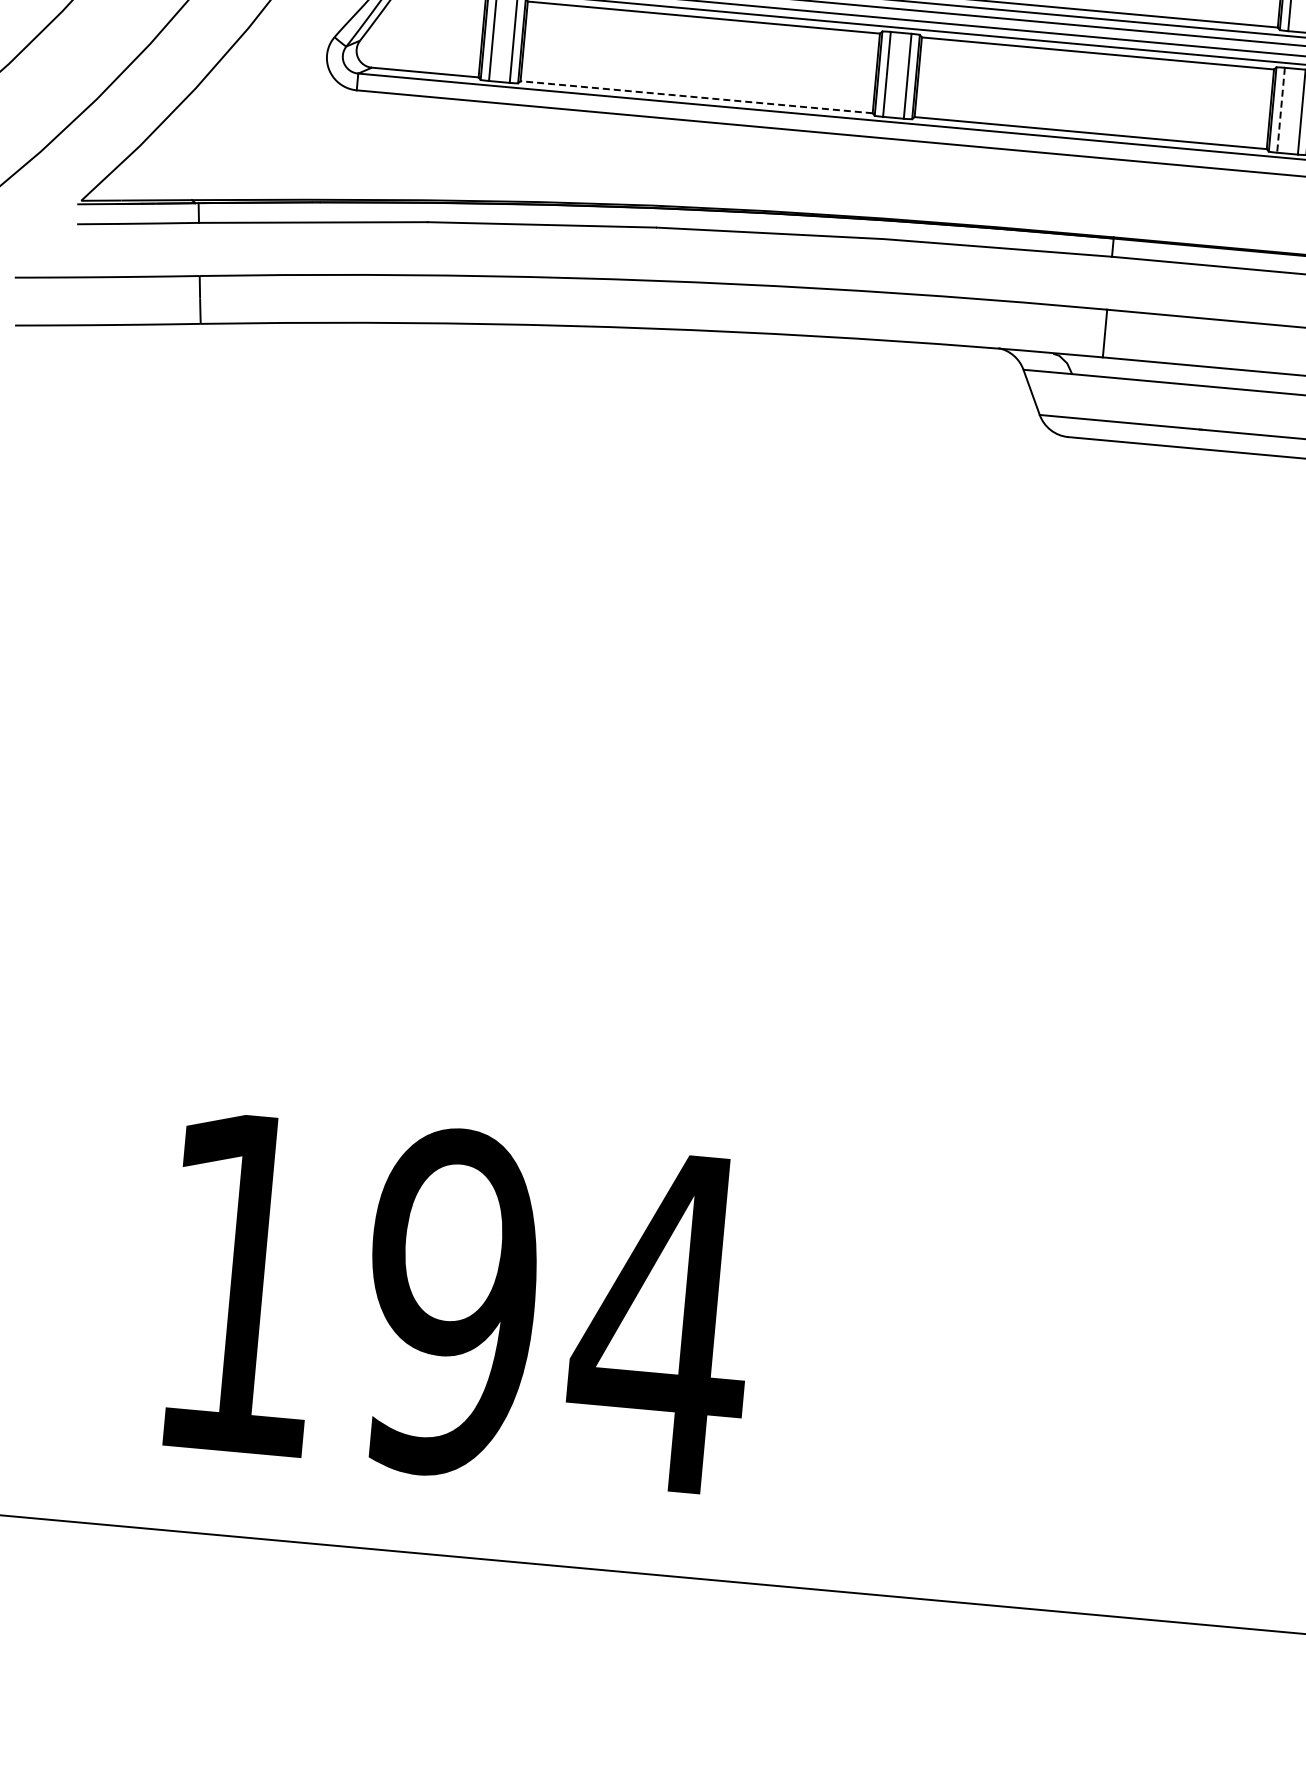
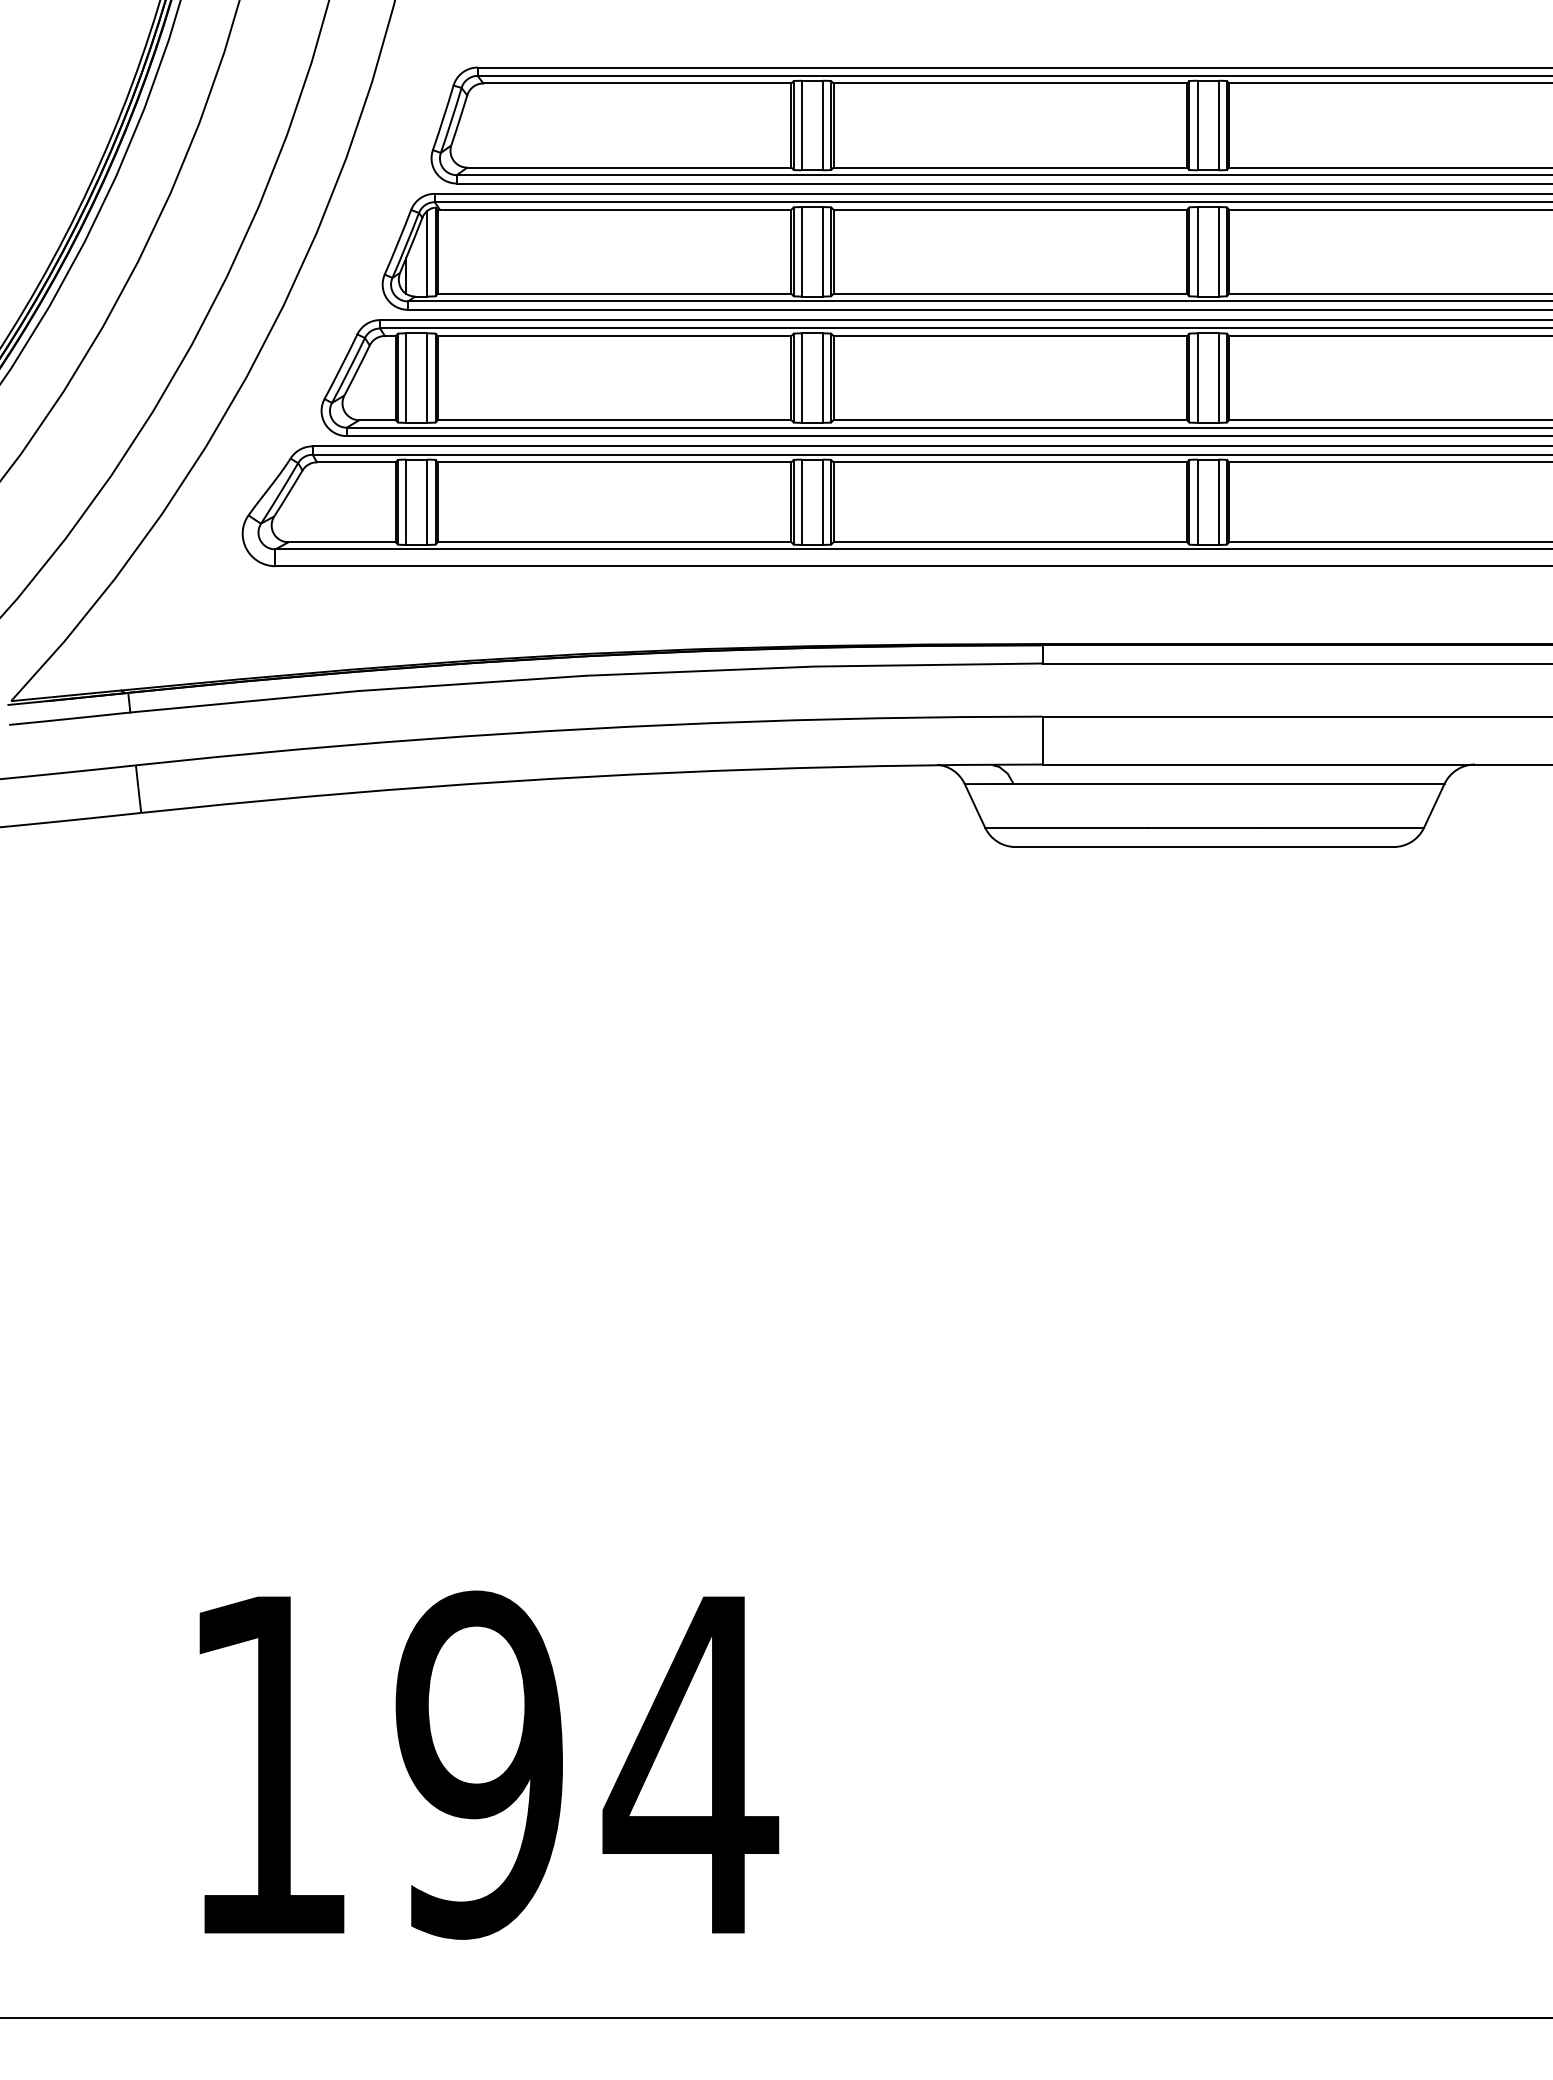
line: (696, 97) -> (614, 542), dashed -> solid
line: (1280, 110) -> (1197, 502), dashed -> solid

